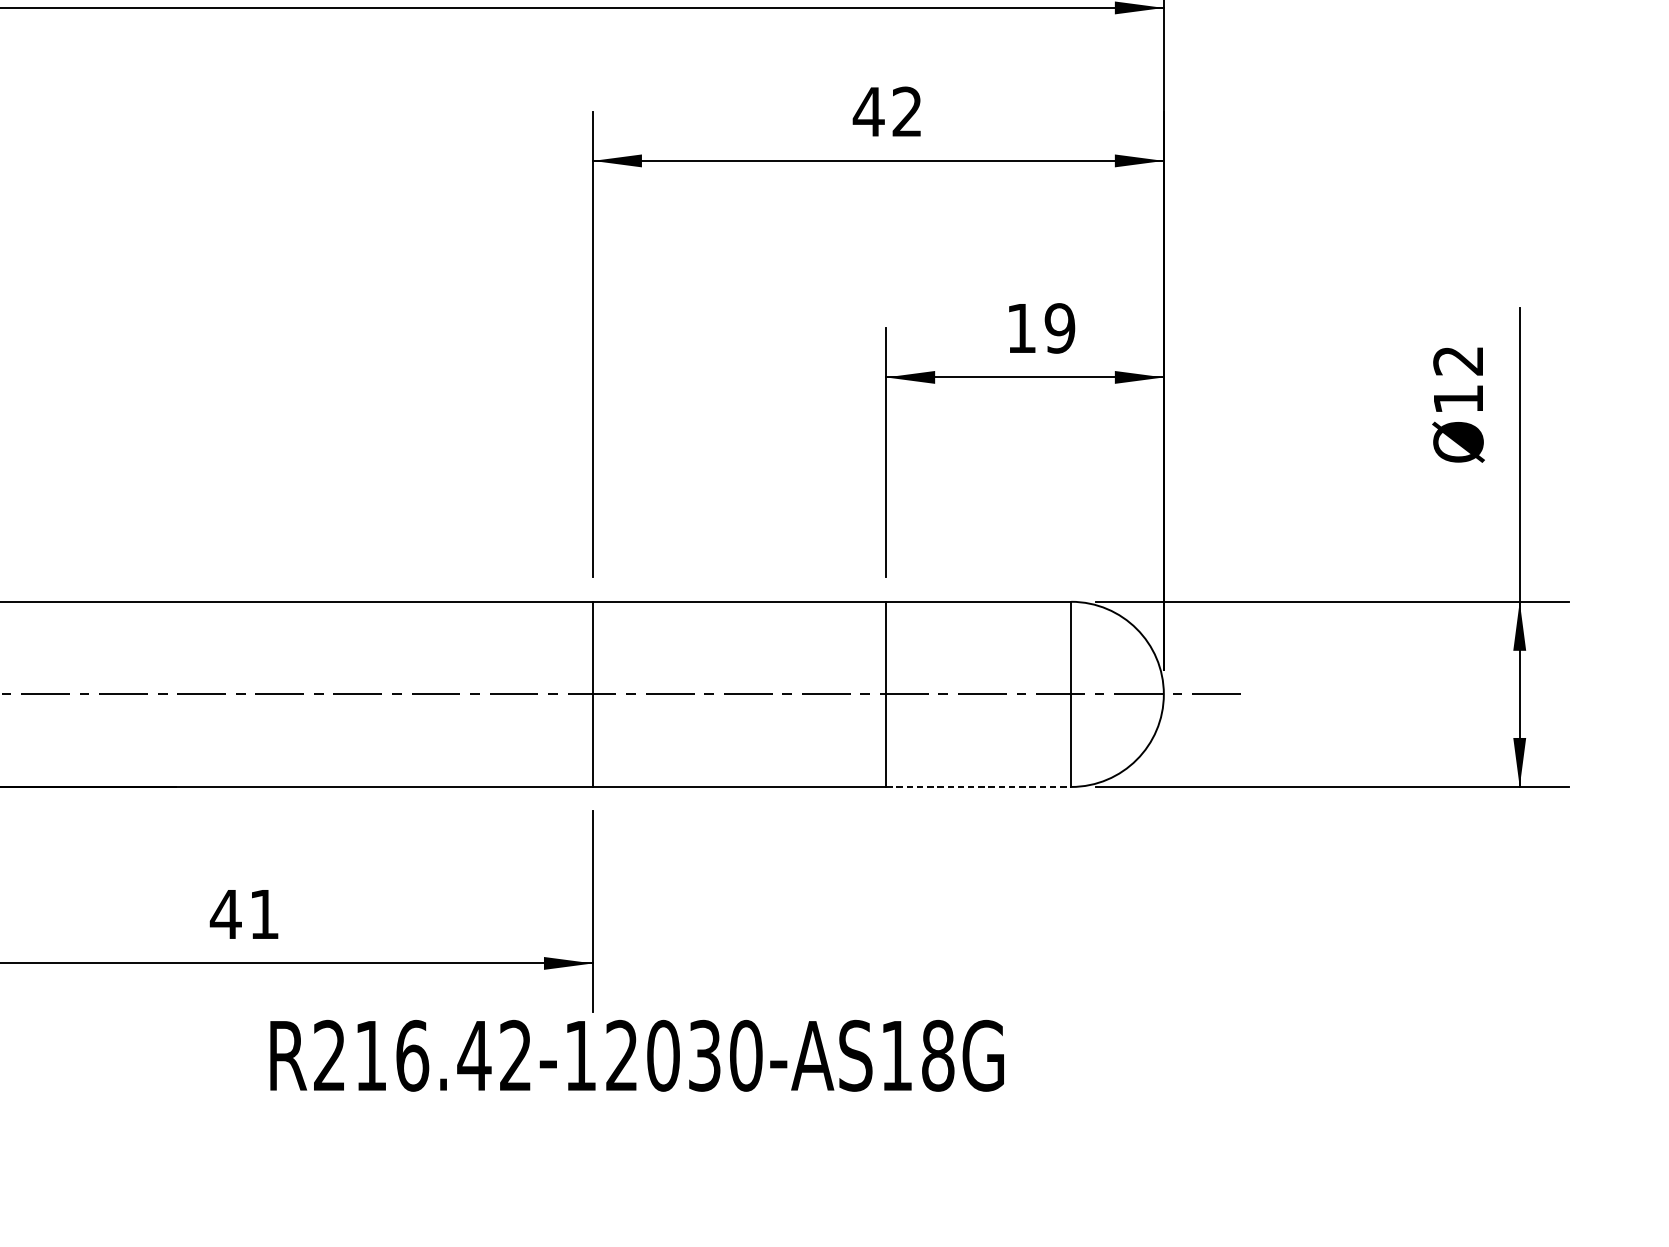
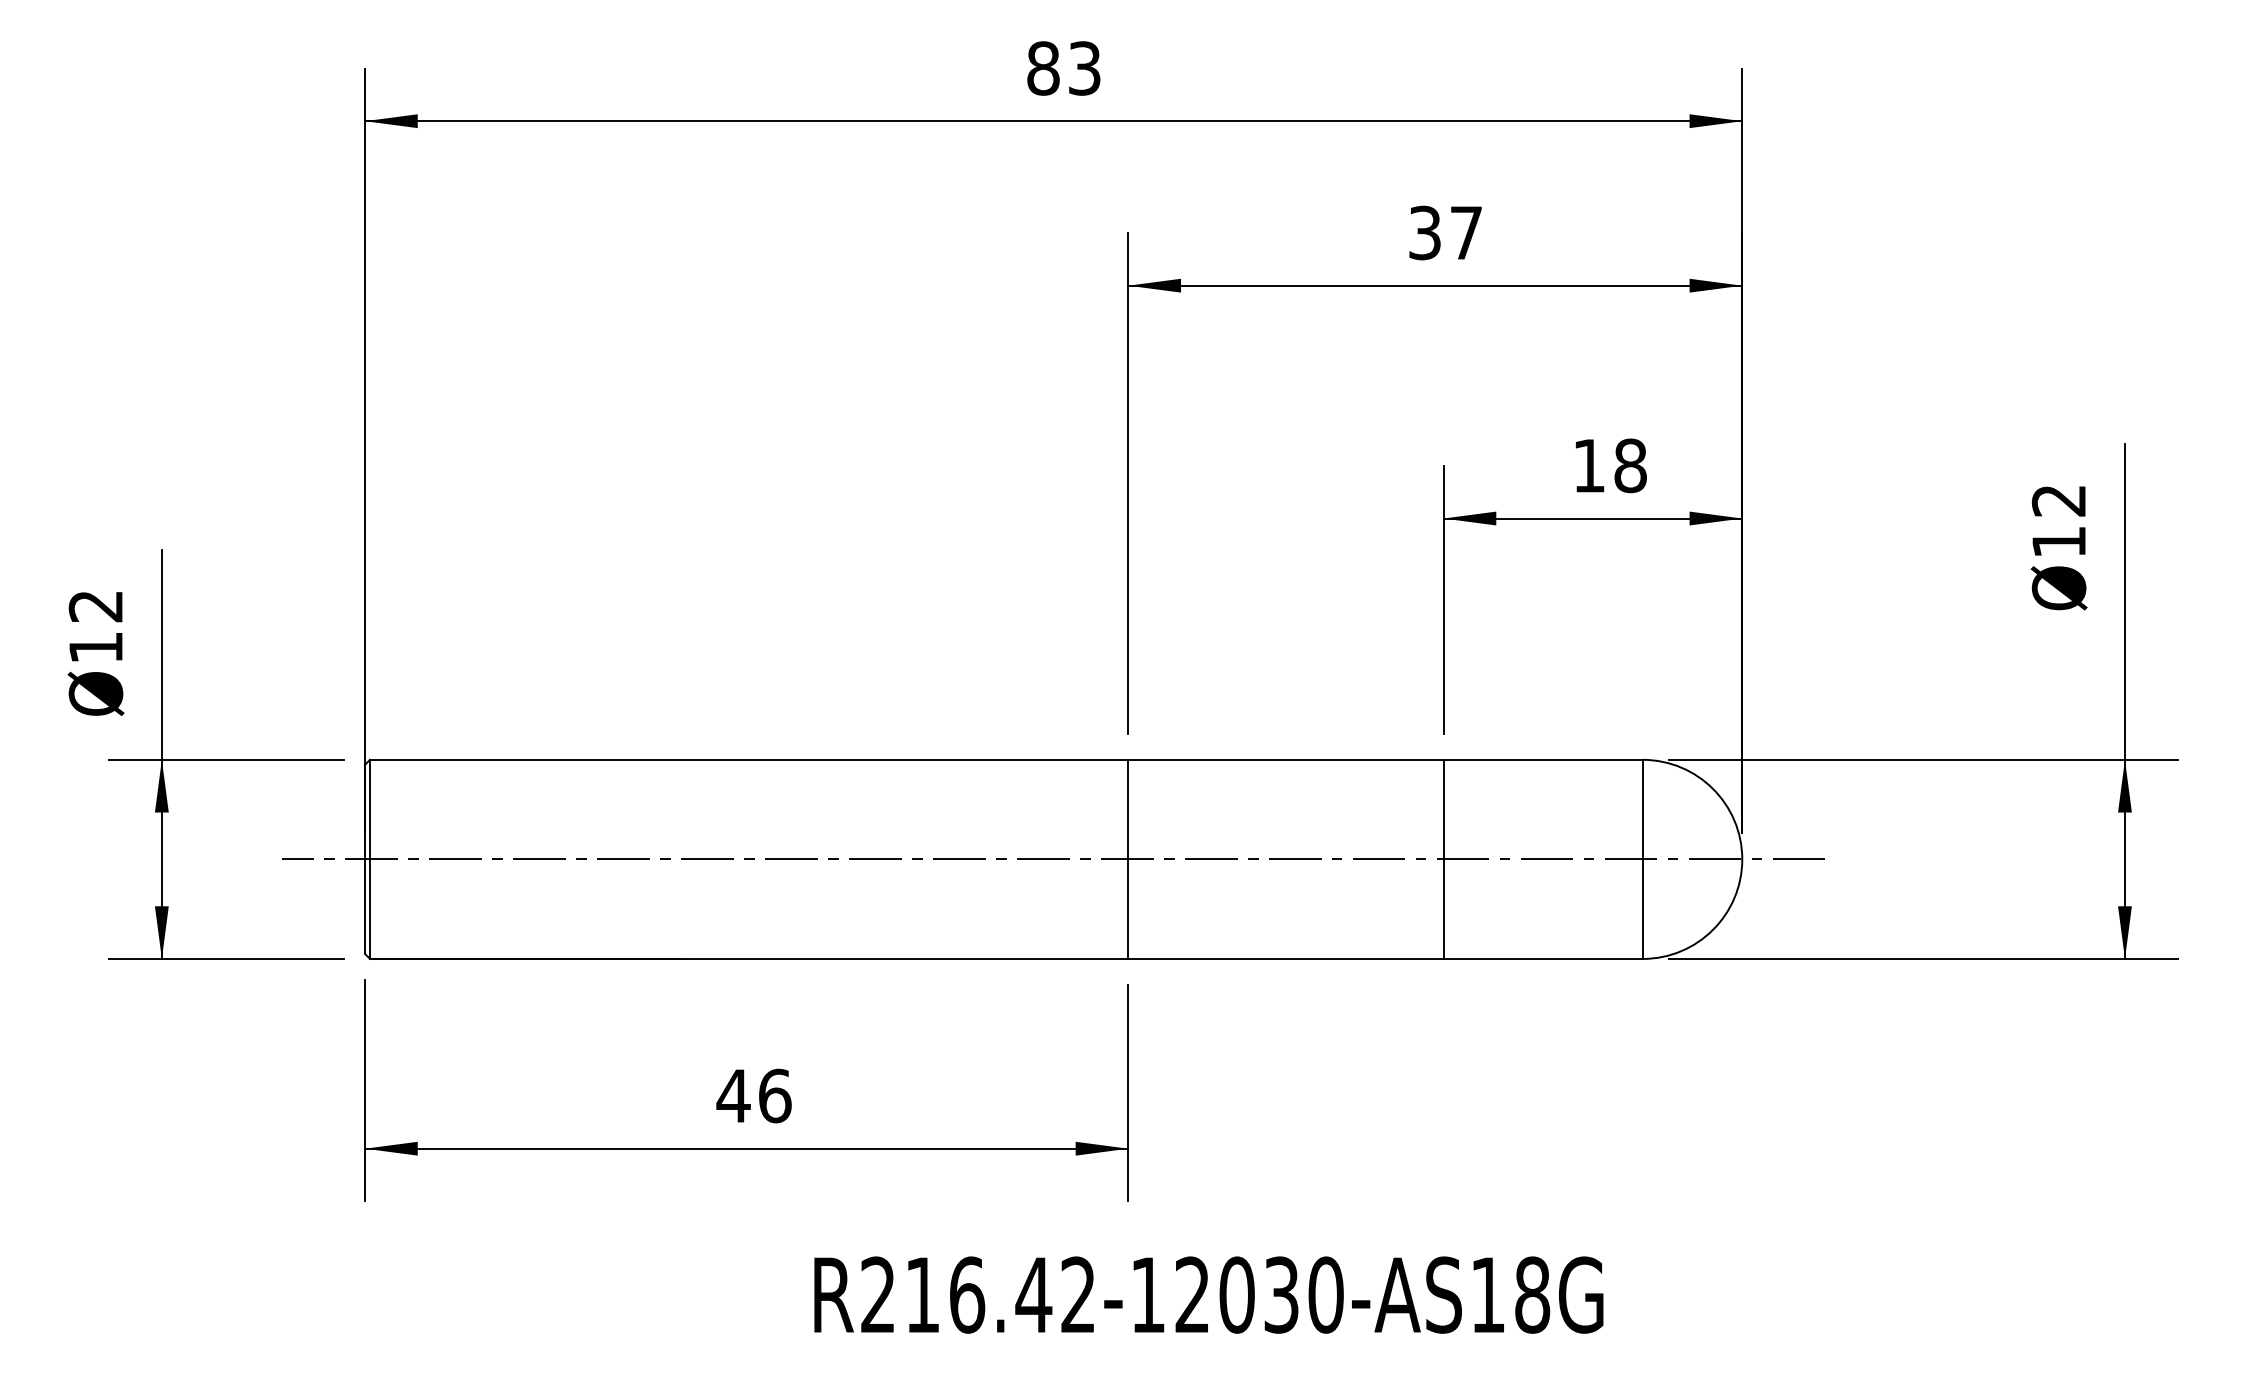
text: (886, 111) -> (1444, 232), 42 -> 37
text: (1059, 328) -> (1630, 465), 19 -> 18
line: (979, 786) -> (1543, 958), dashed -> solid
text: (264, 913) -> (775, 1095), 41 -> 46
text: (636, 1055) -> (1208, 1294), moved

